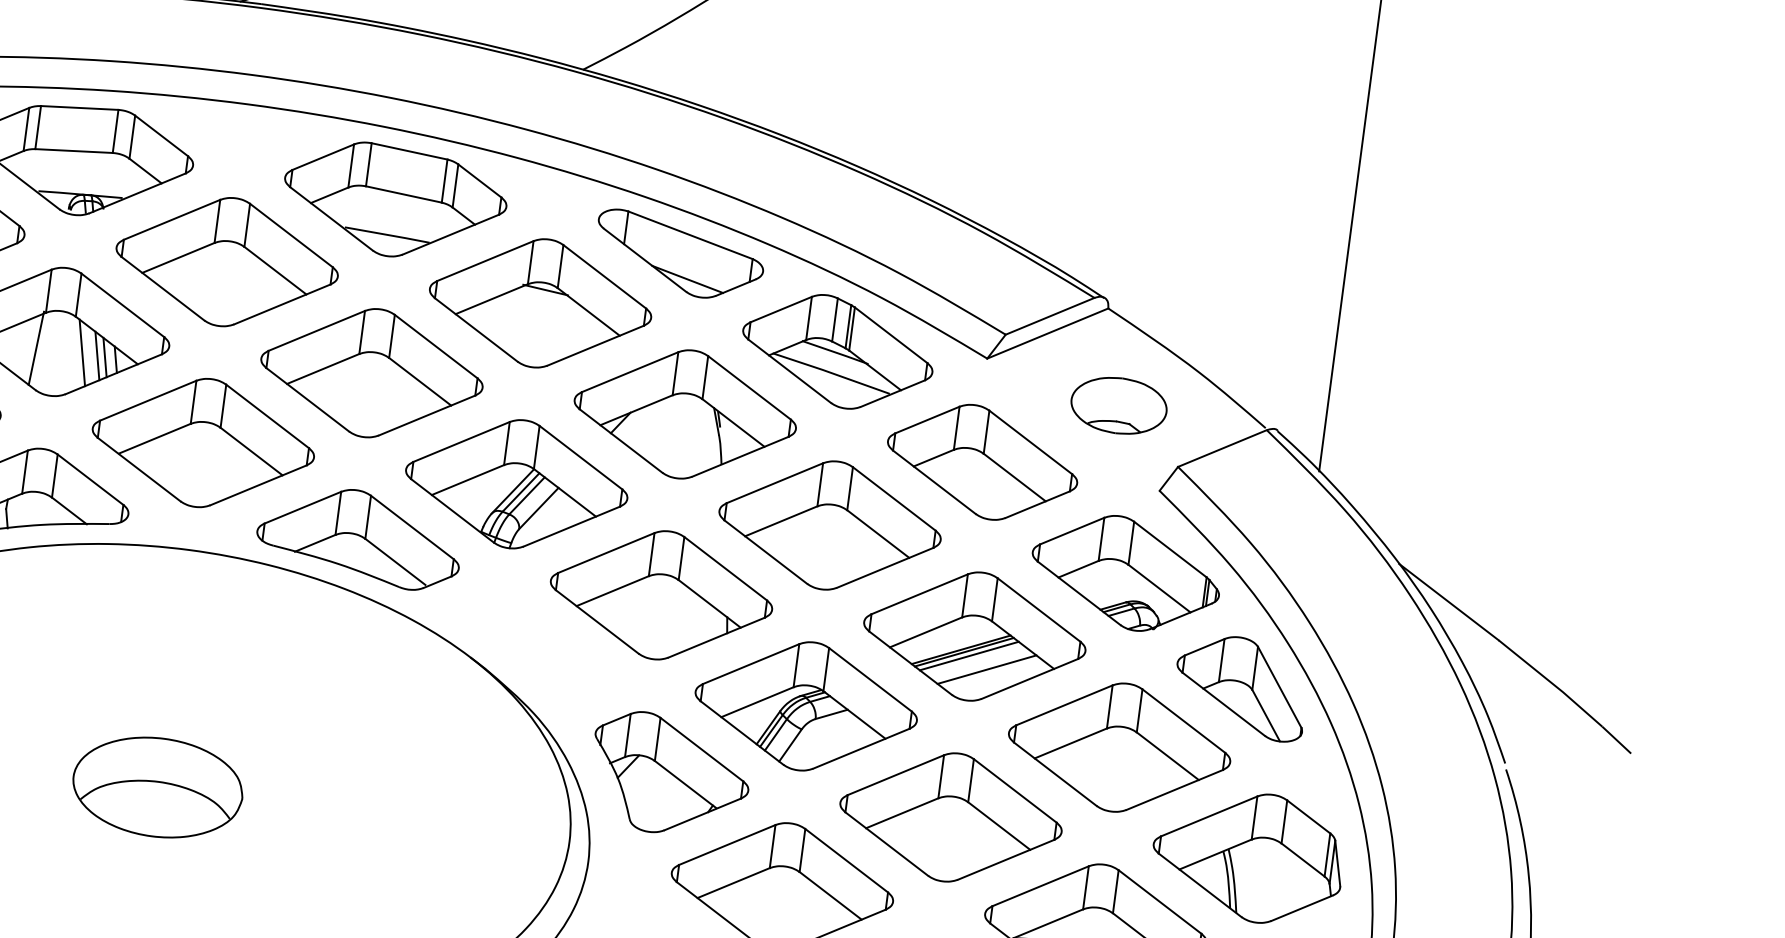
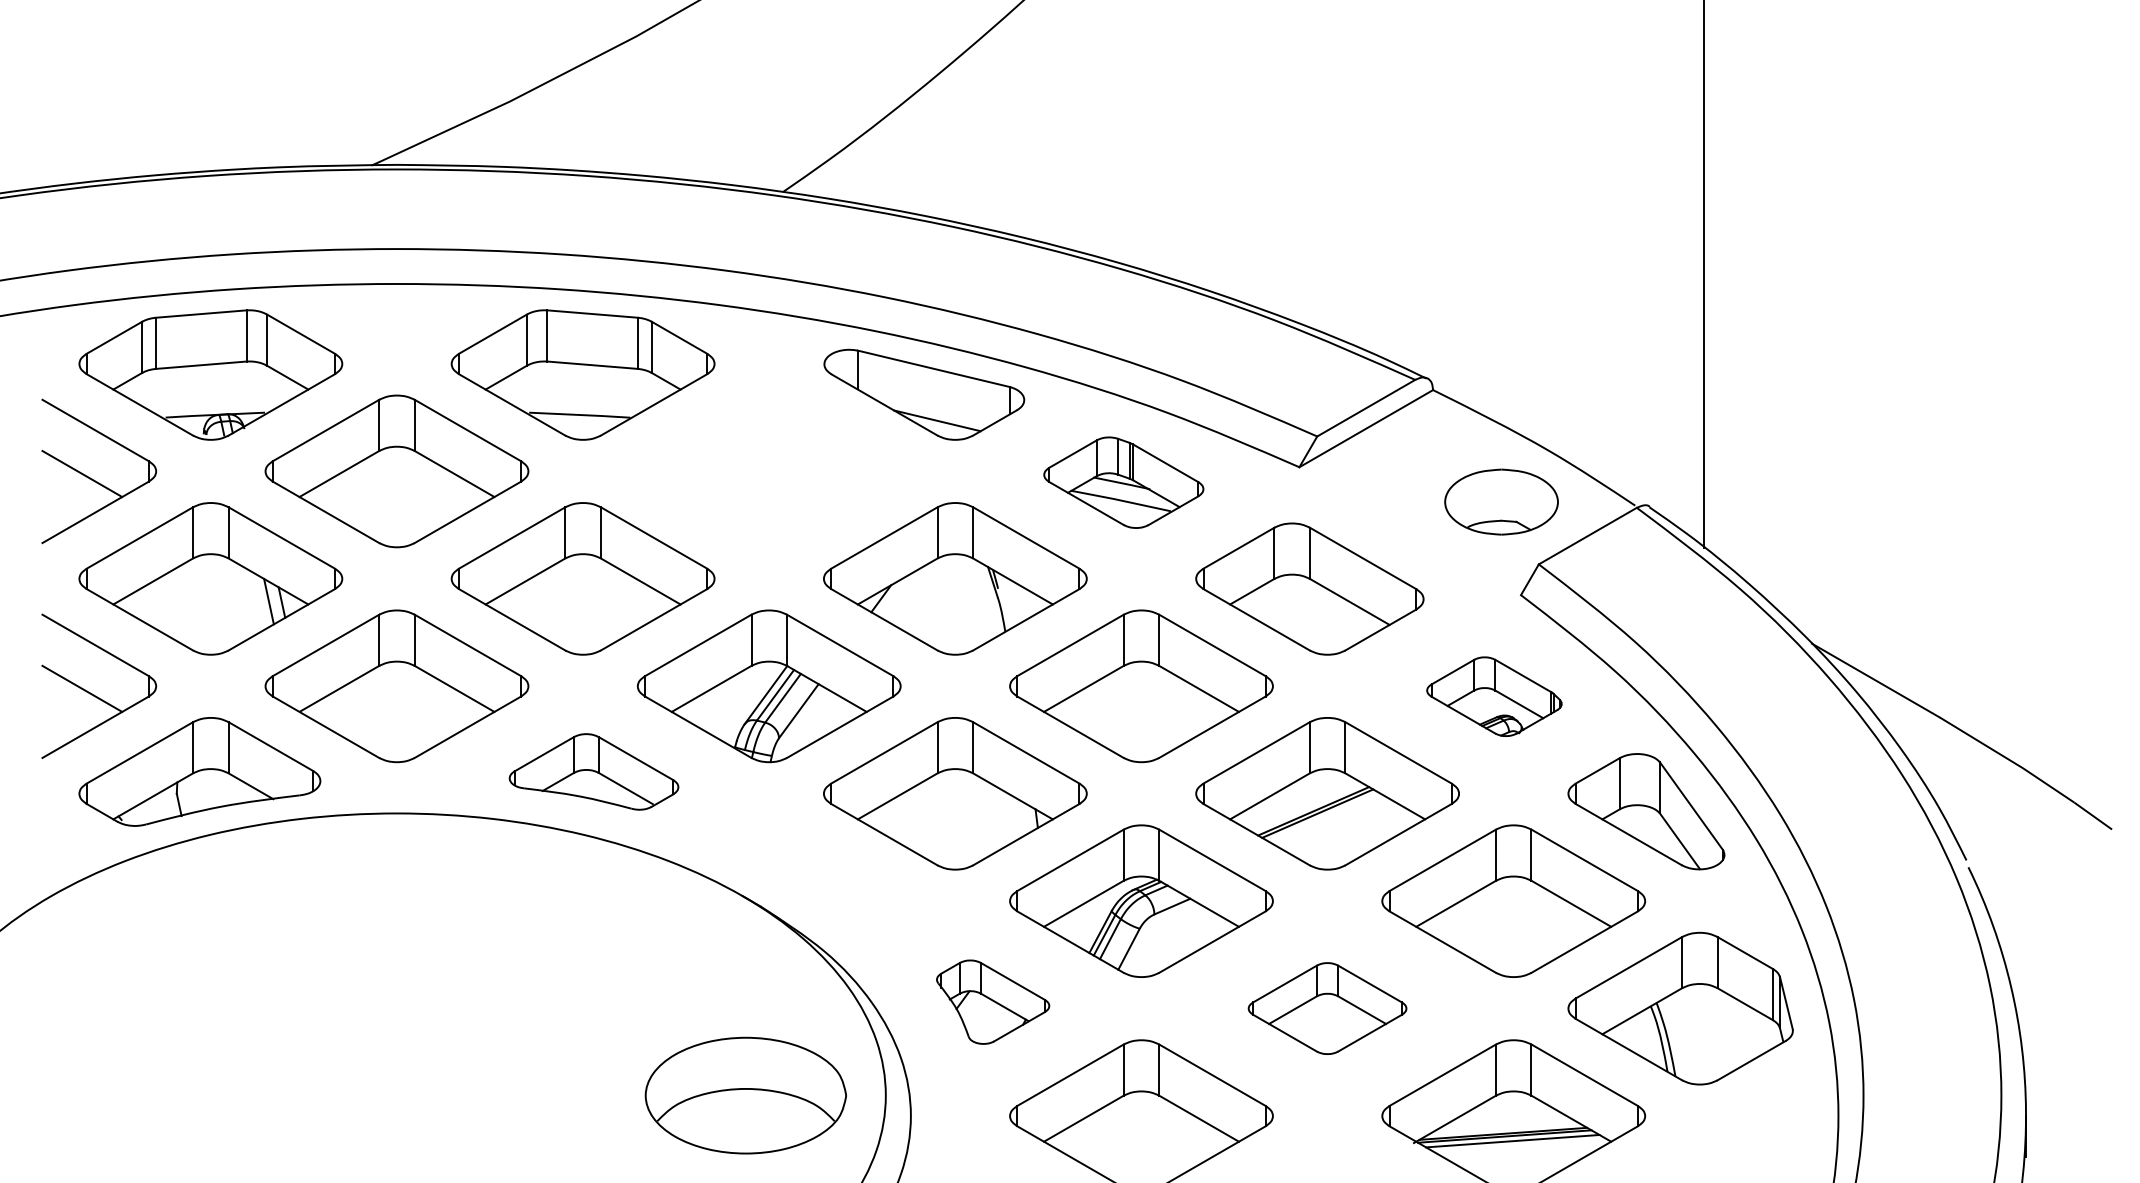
part: (540, 303) -> (769, 471), removed
line: (36, 348) -> (187, 601), removed
part: (837, 351) -> (1123, 482), size x0.7
line: (82, 352) -> (241, 599), removed
line: (97, 355) -> (259, 600), removed
part: (1119, 405) -> (1501, 501), moved
part: (359, 536) -> (593, 771), size x0.7
part: (1126, 573) -> (1494, 696), size x0.6
line: (968, 656) -> (1323, 817), removed
line: (986, 669) -> (1346, 830), removed
part: (669, 774) -> (992, 1001), size x0.6
part: (157, 787) -> (745, 1095), moved
part: (950, 817) -> (1327, 1008), size x0.6

